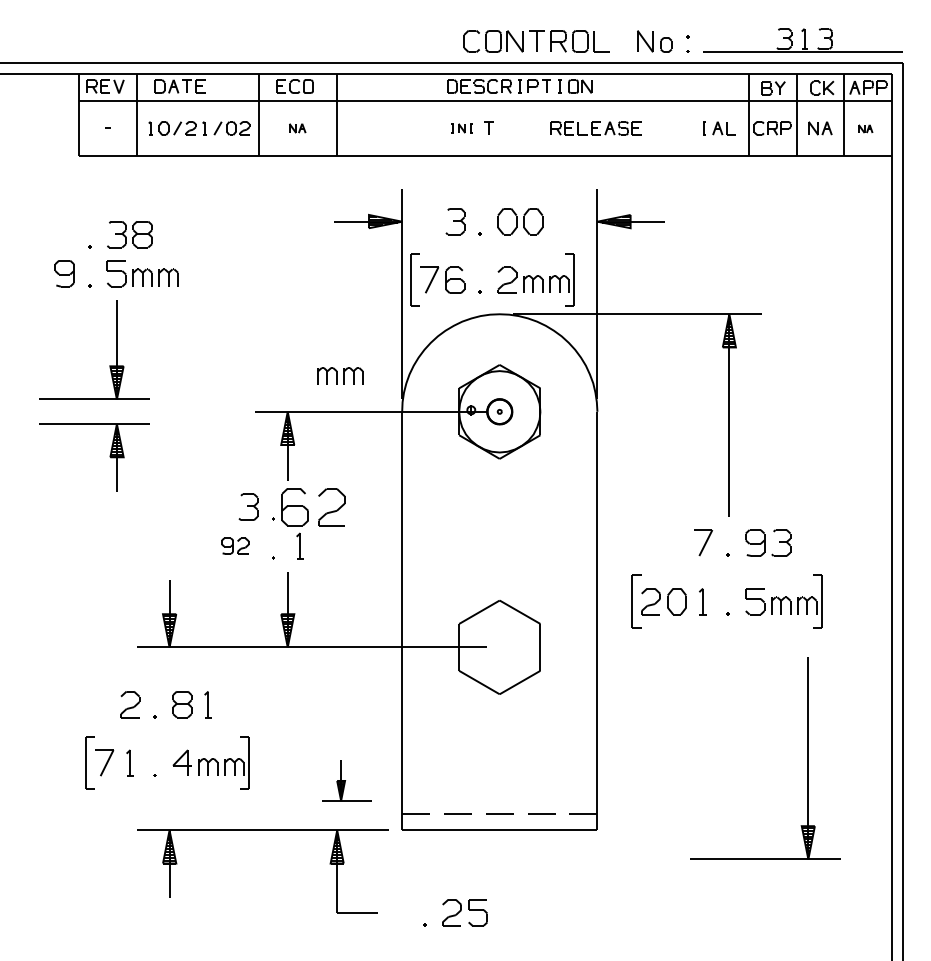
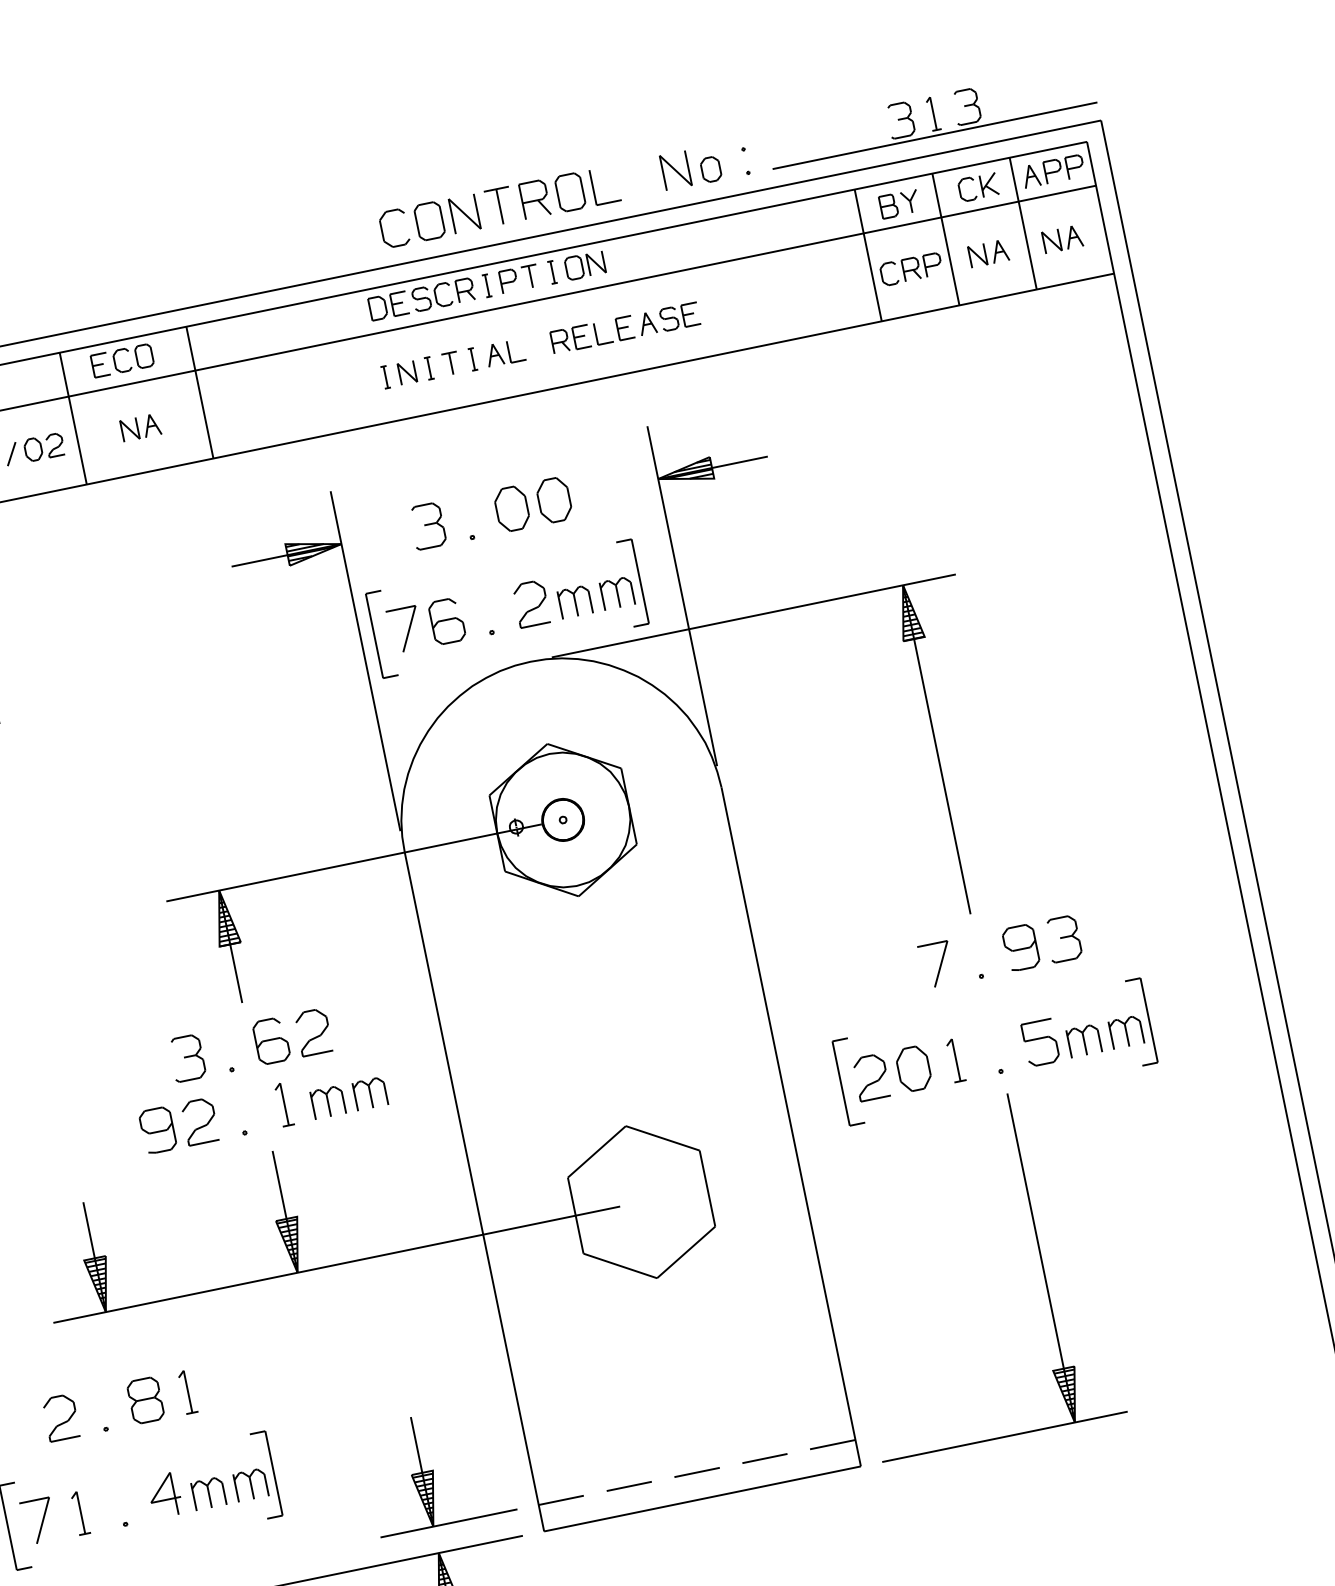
part: (297, 128) -> (140, 427), size x1.43
part: (461, 128) -> (406, 373), size x1.43
part: (719, 128) -> (497, 354), moved
part: (865, 128) -> (1062, 238), size x1.67
part: (340, 375) -> (348, 1096), moved
part: (313, 506) -> (292, 1035), size x0.71
part: (235, 545) -> (178, 1124), size x1.67
part: (807, 758) -> (1039, 1259), moved
part: (346, 780) -> (437, 1469), size x1.67

